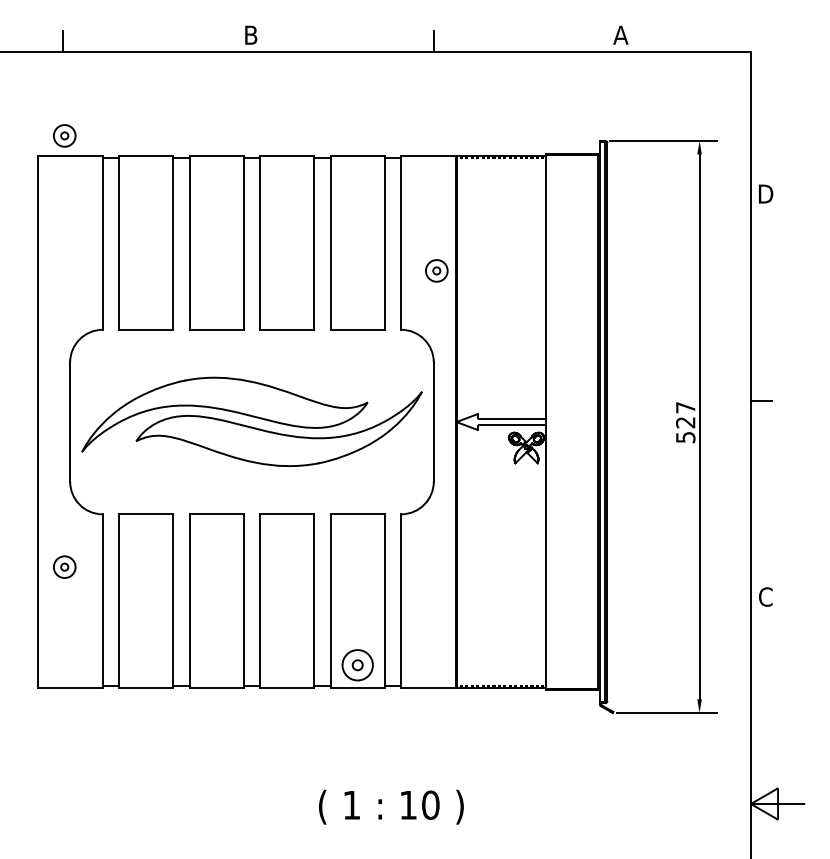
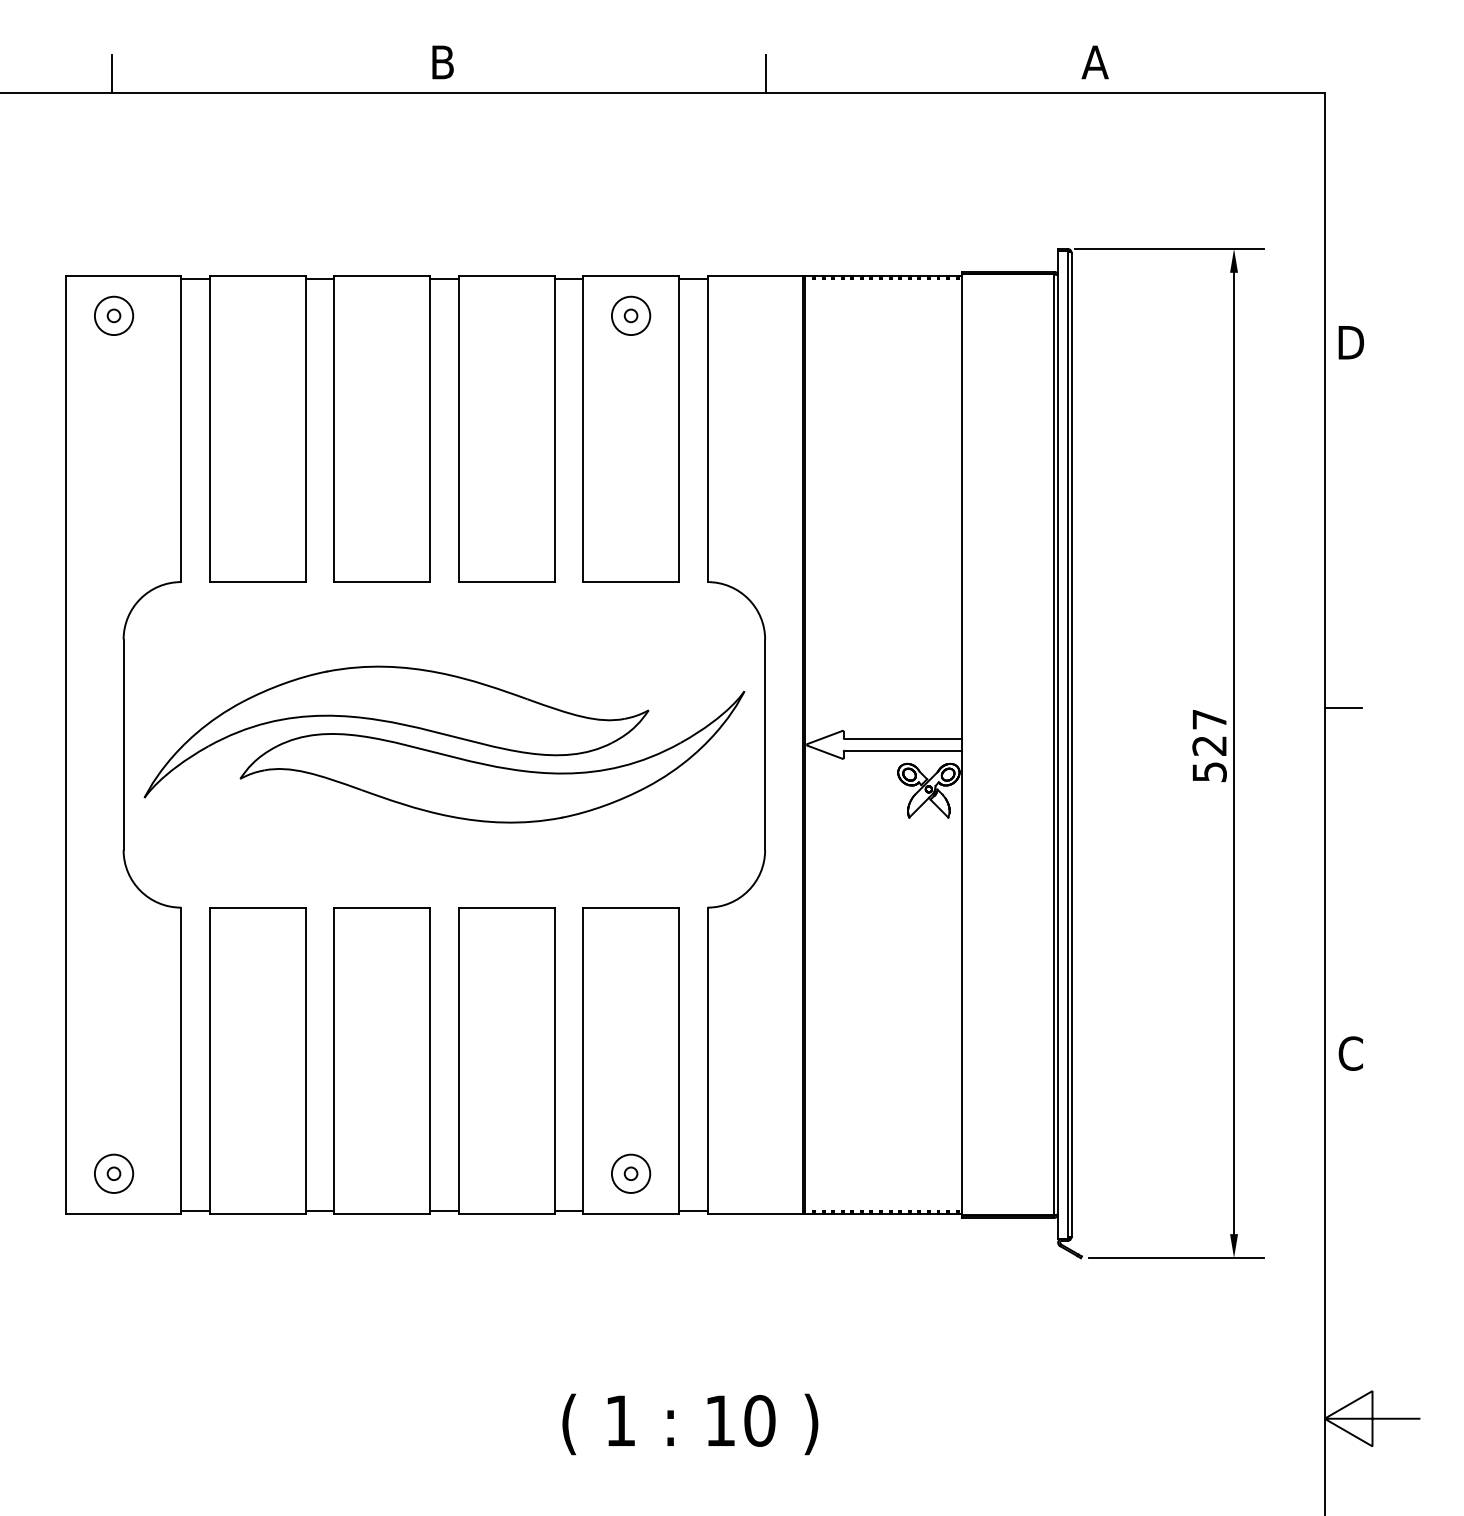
part: (64, 135) -> (113, 315), moved
part: (436, 270) -> (630, 315), moved
part: (64, 566) -> (113, 1172), moved
part: (357, 664) -> (630, 1172), size x0.71

